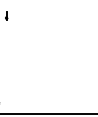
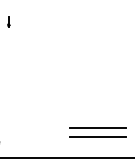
line: (70, 92) -> (97, 127), added
line: (70, 99) -> (97, 137), added

